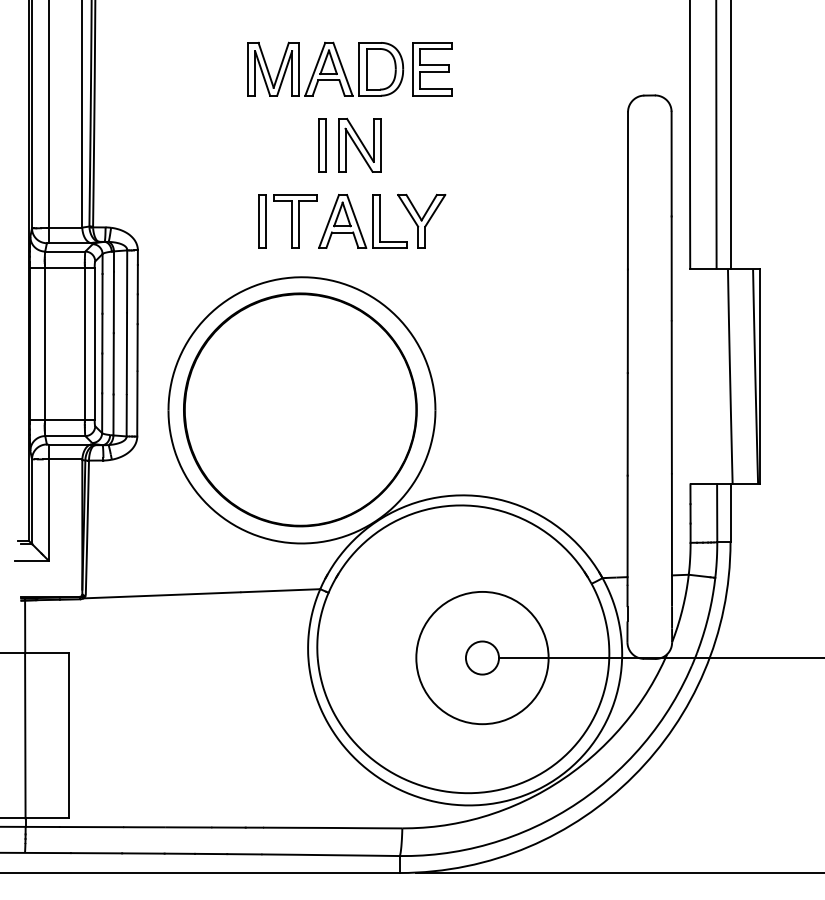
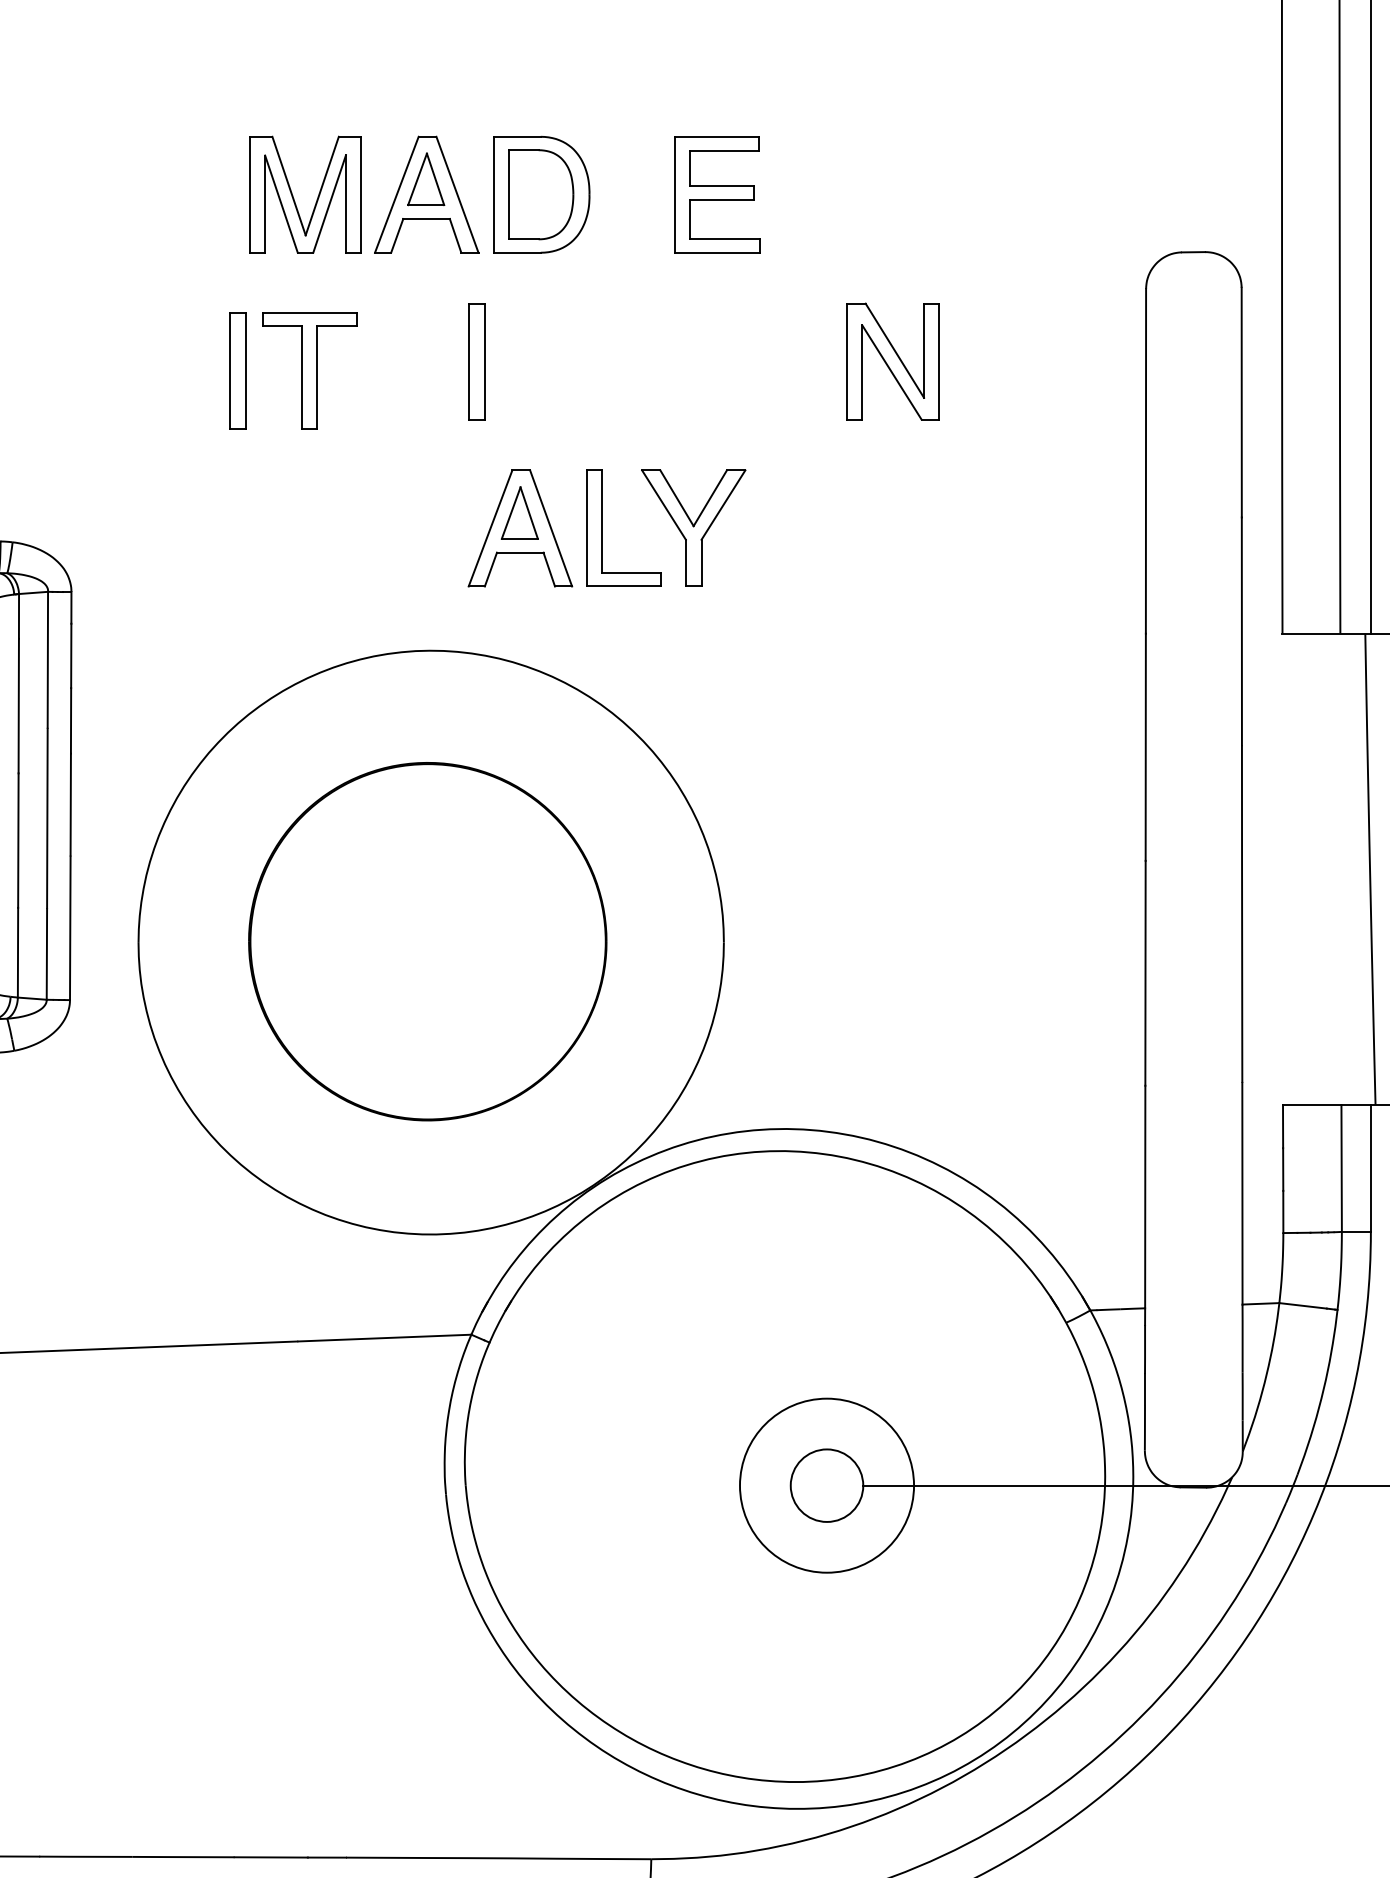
part: (325, 68) -> (419, 192), moved
part: (359, 144) -> (892, 359), moved
part: (287, 221) -> (292, 370), moved
part: (300, 409) -> (427, 940), size x0.7
circle: (482, 657) -> (827, 1484), size x0.6

